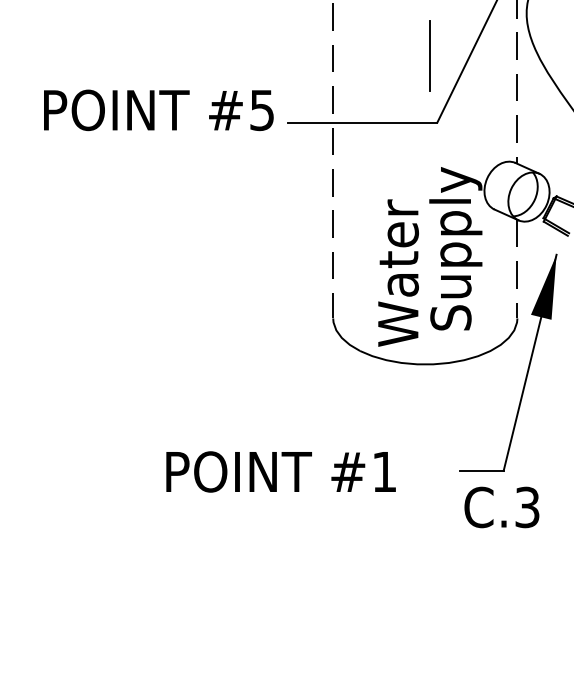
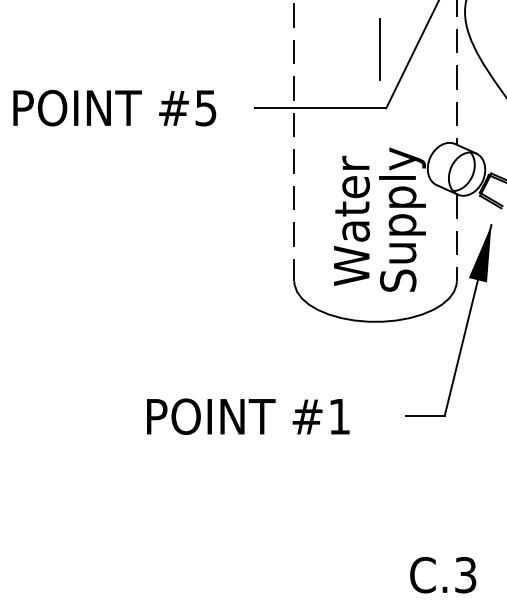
text: (158, 110) -> (114, 108), moved
text: (398, 272) -> (351, 220), moved
text: (501, 507) -> (442, 575), moved

